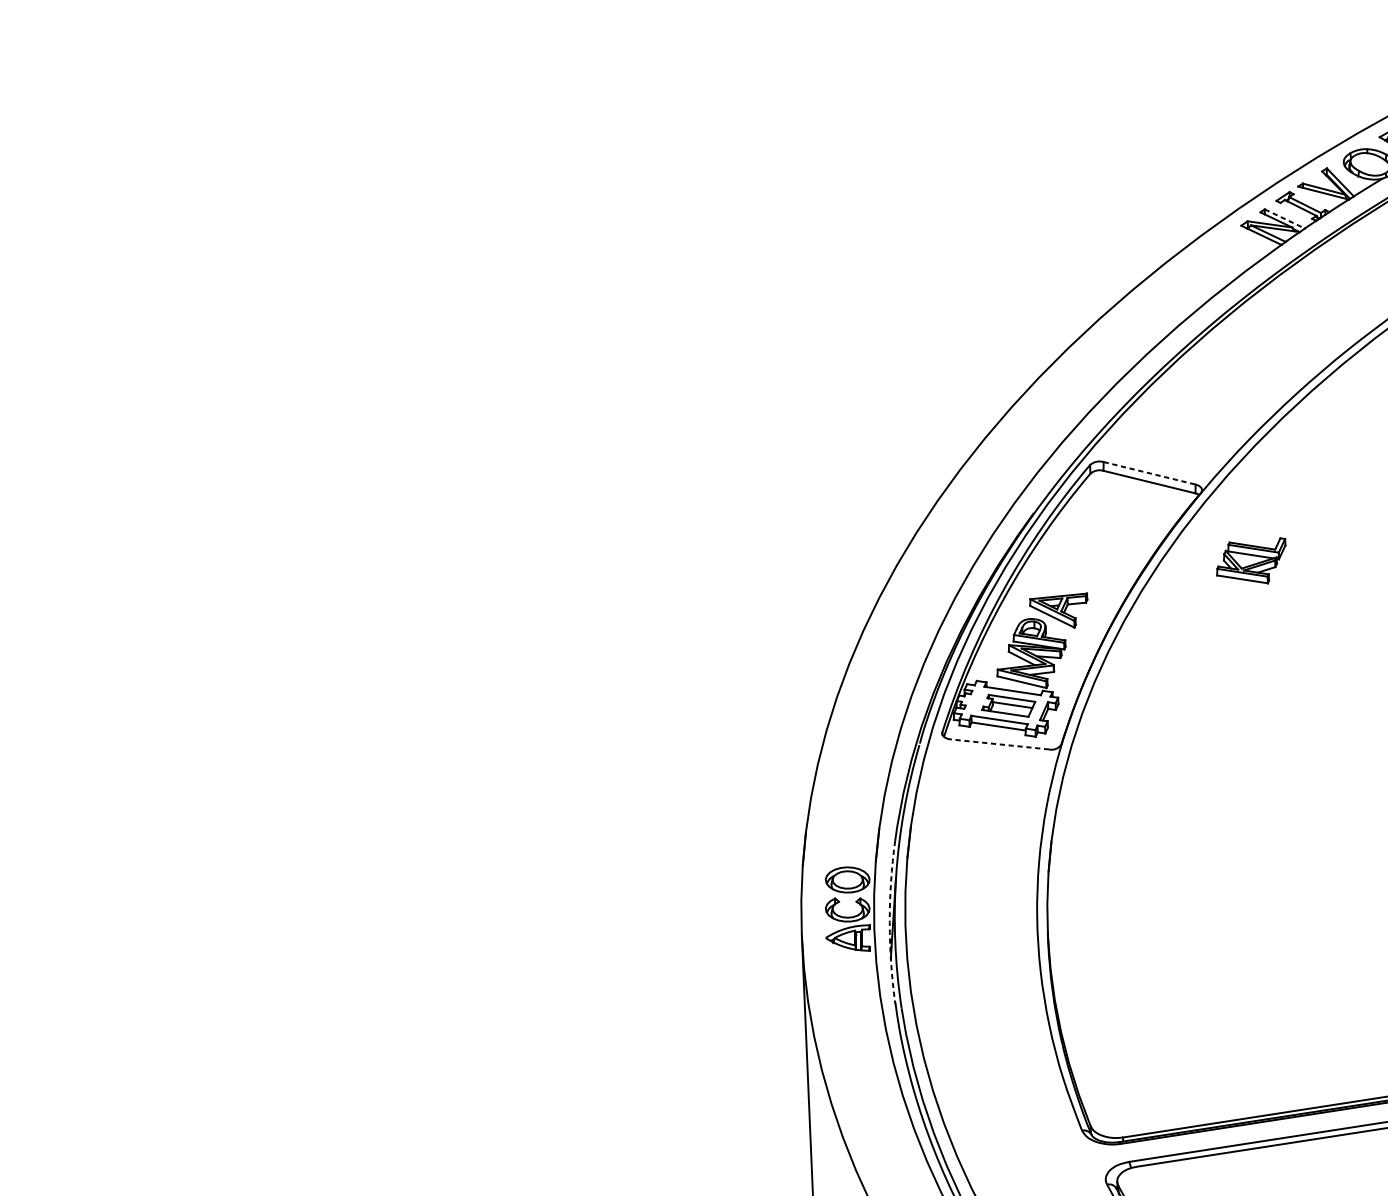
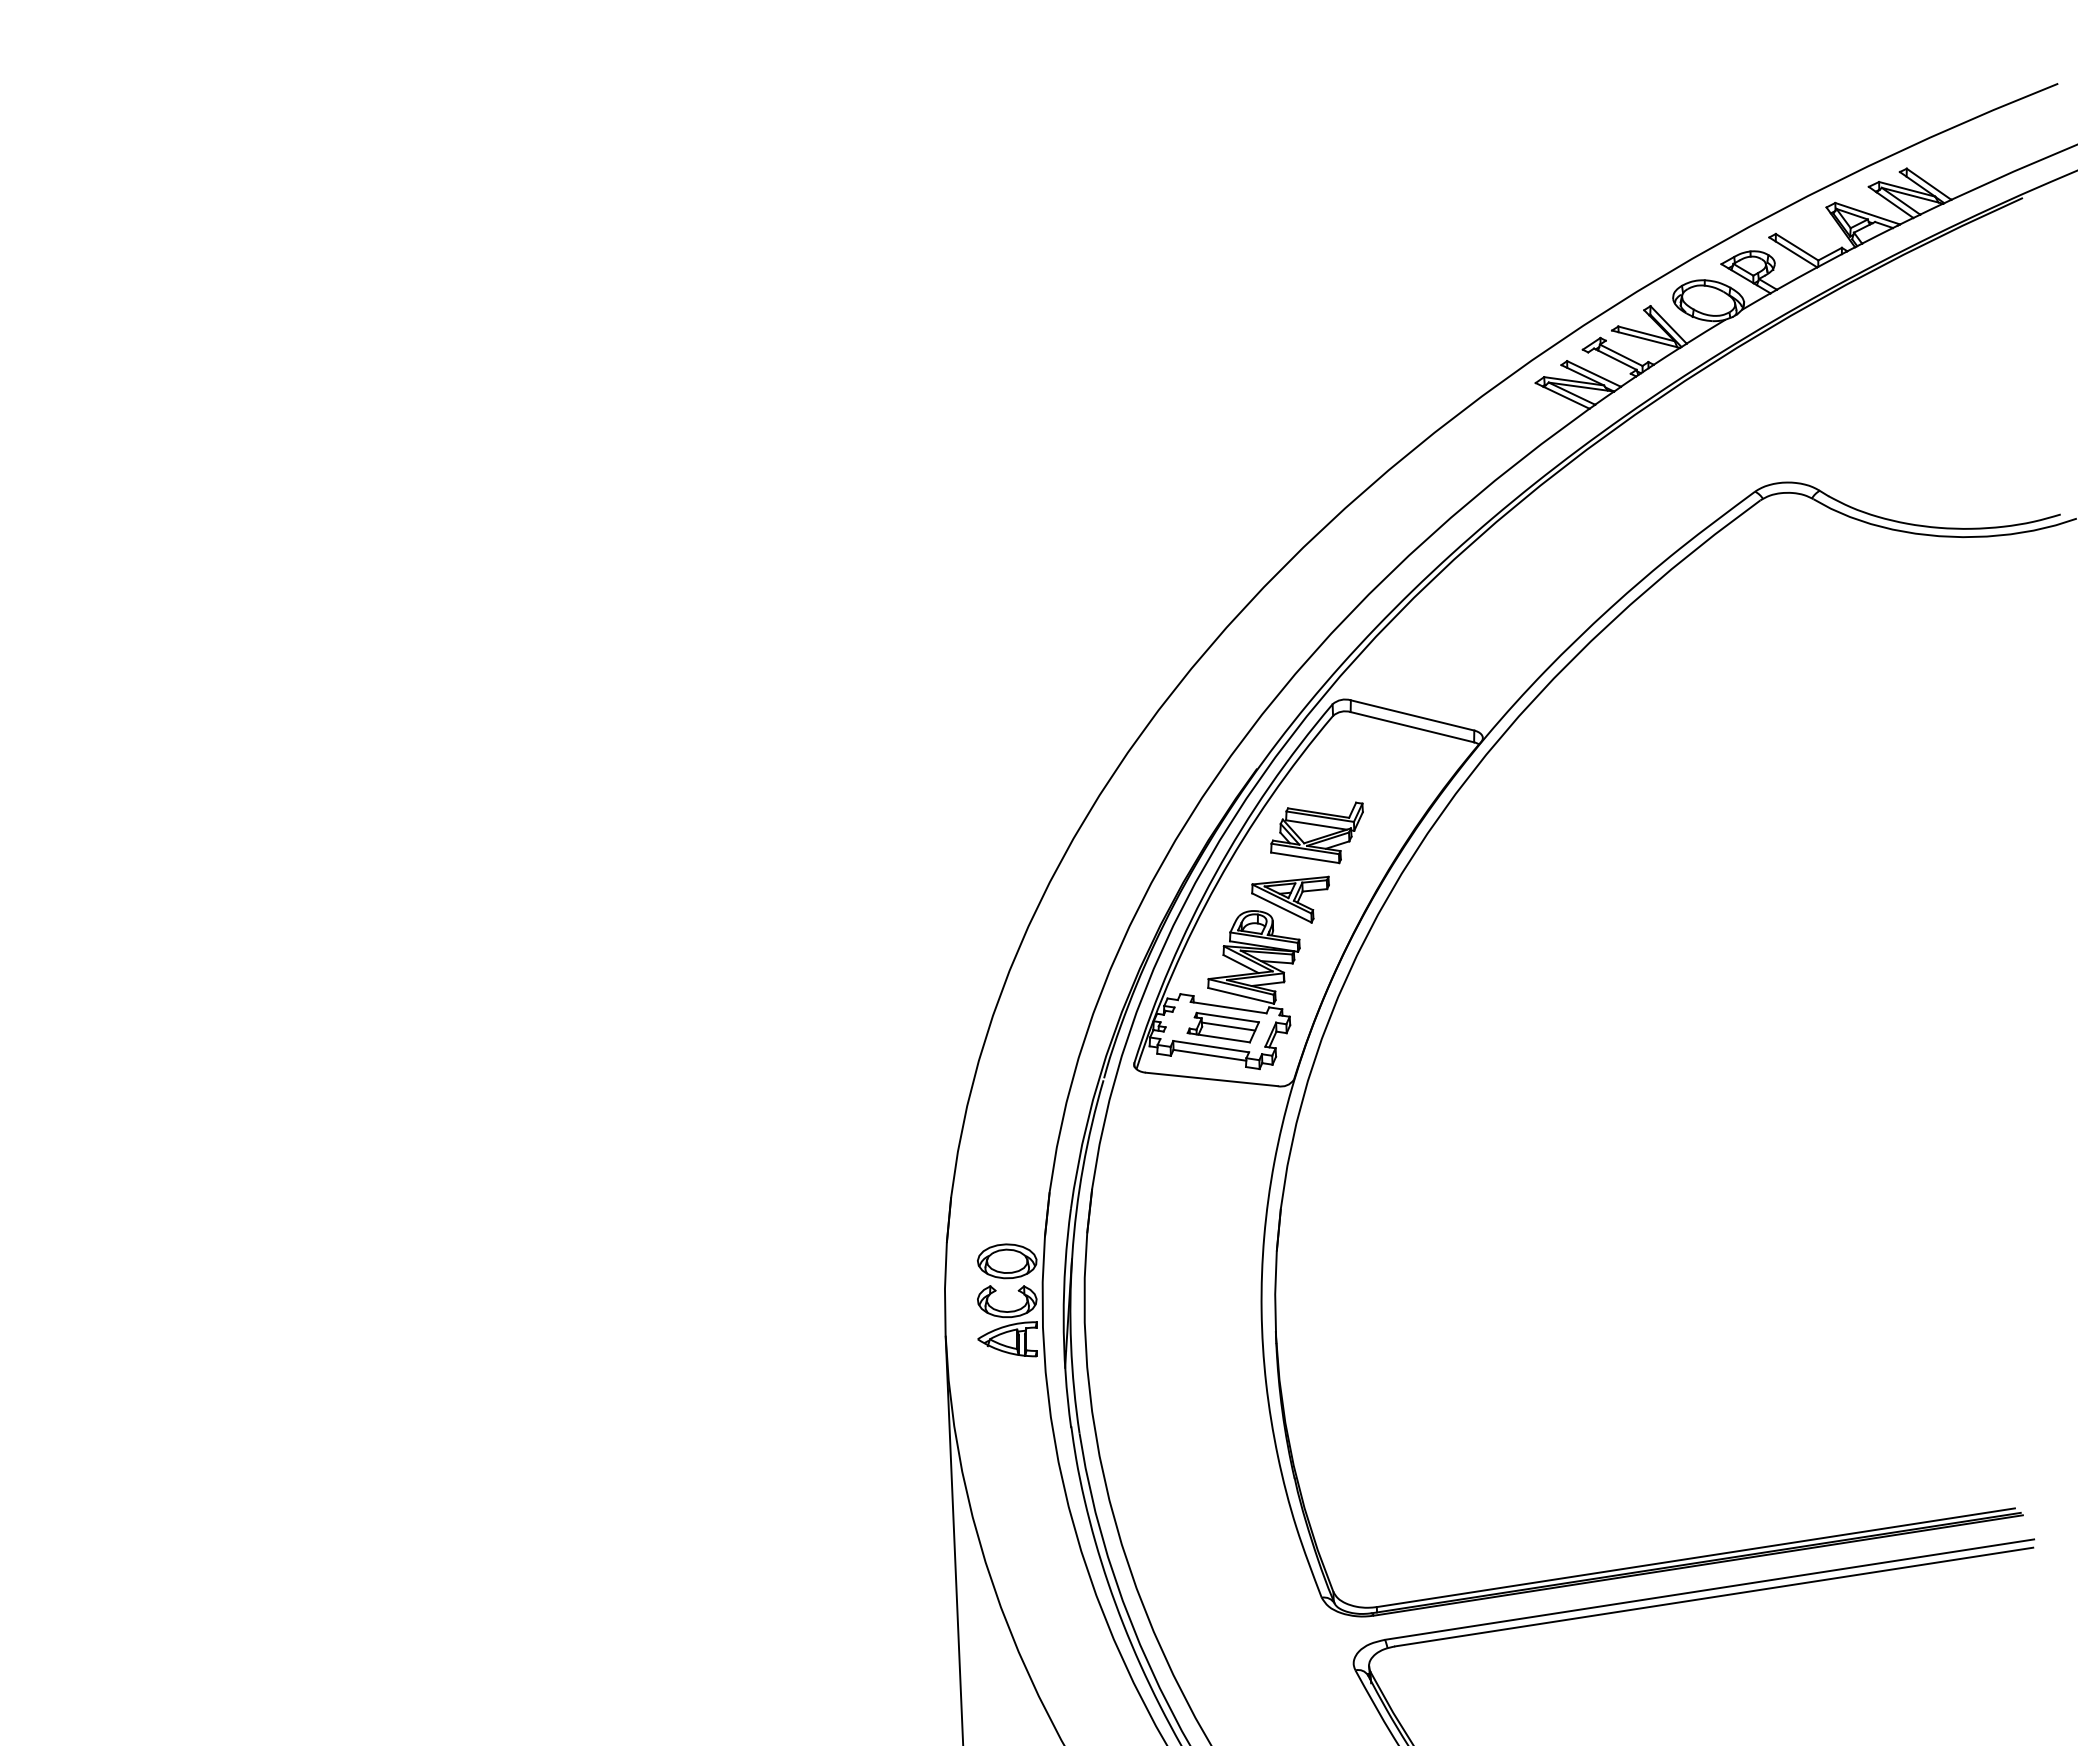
line: (1285, 218) -> (1594, 373), dashed -> solid
line: (1149, 473) -> (1412, 715), dashed -> solid
part: (1250, 560) -> (1316, 832), moved
line: (999, 744) -> (1211, 1079), dashed -> solid
arc: (889, 922) -> (1063, 1318), dashed -> solid

